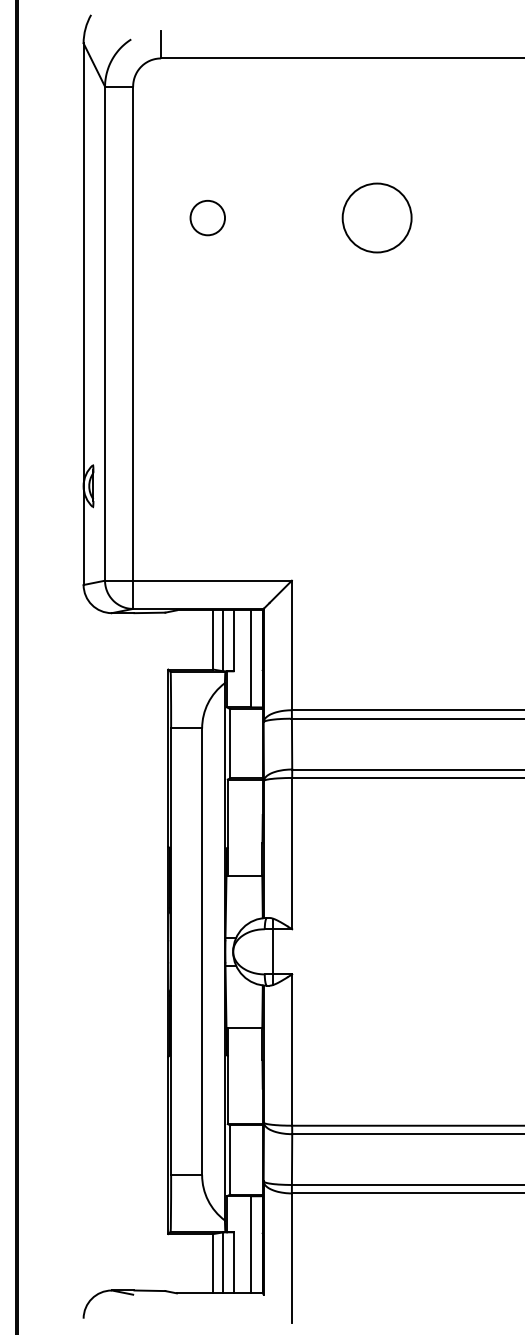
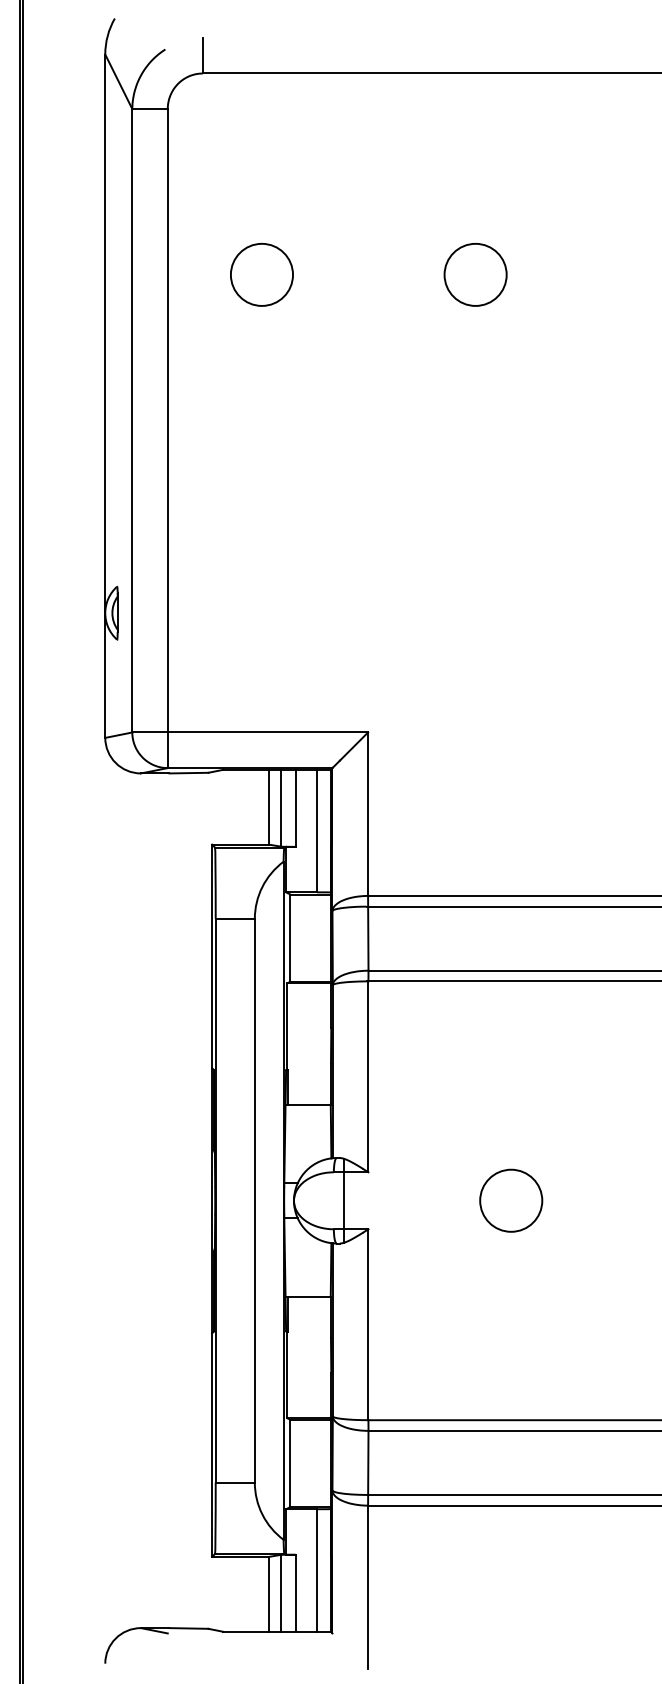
circle: (207, 217) -> (261, 274), size x1.43
circle: (377, 217) -> (475, 274), size x0.71
circle: (405, 951) -> (511, 1200), added

